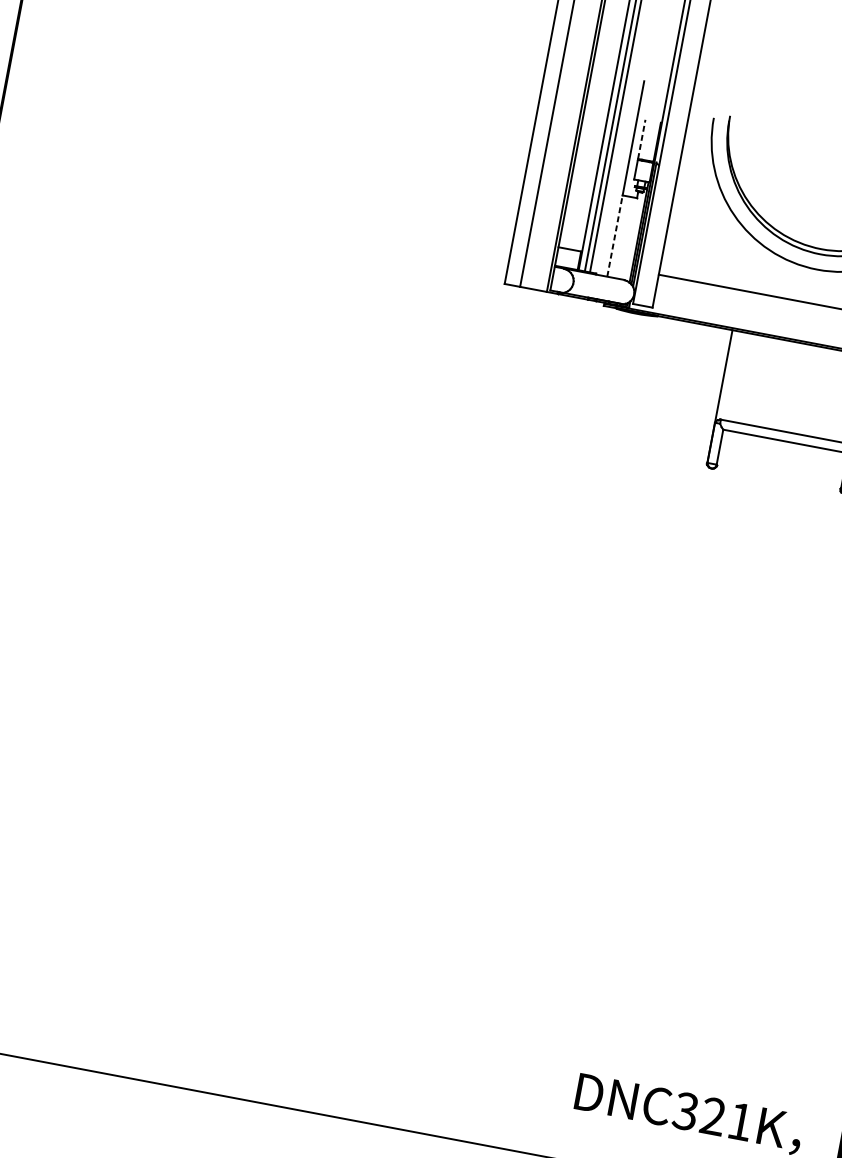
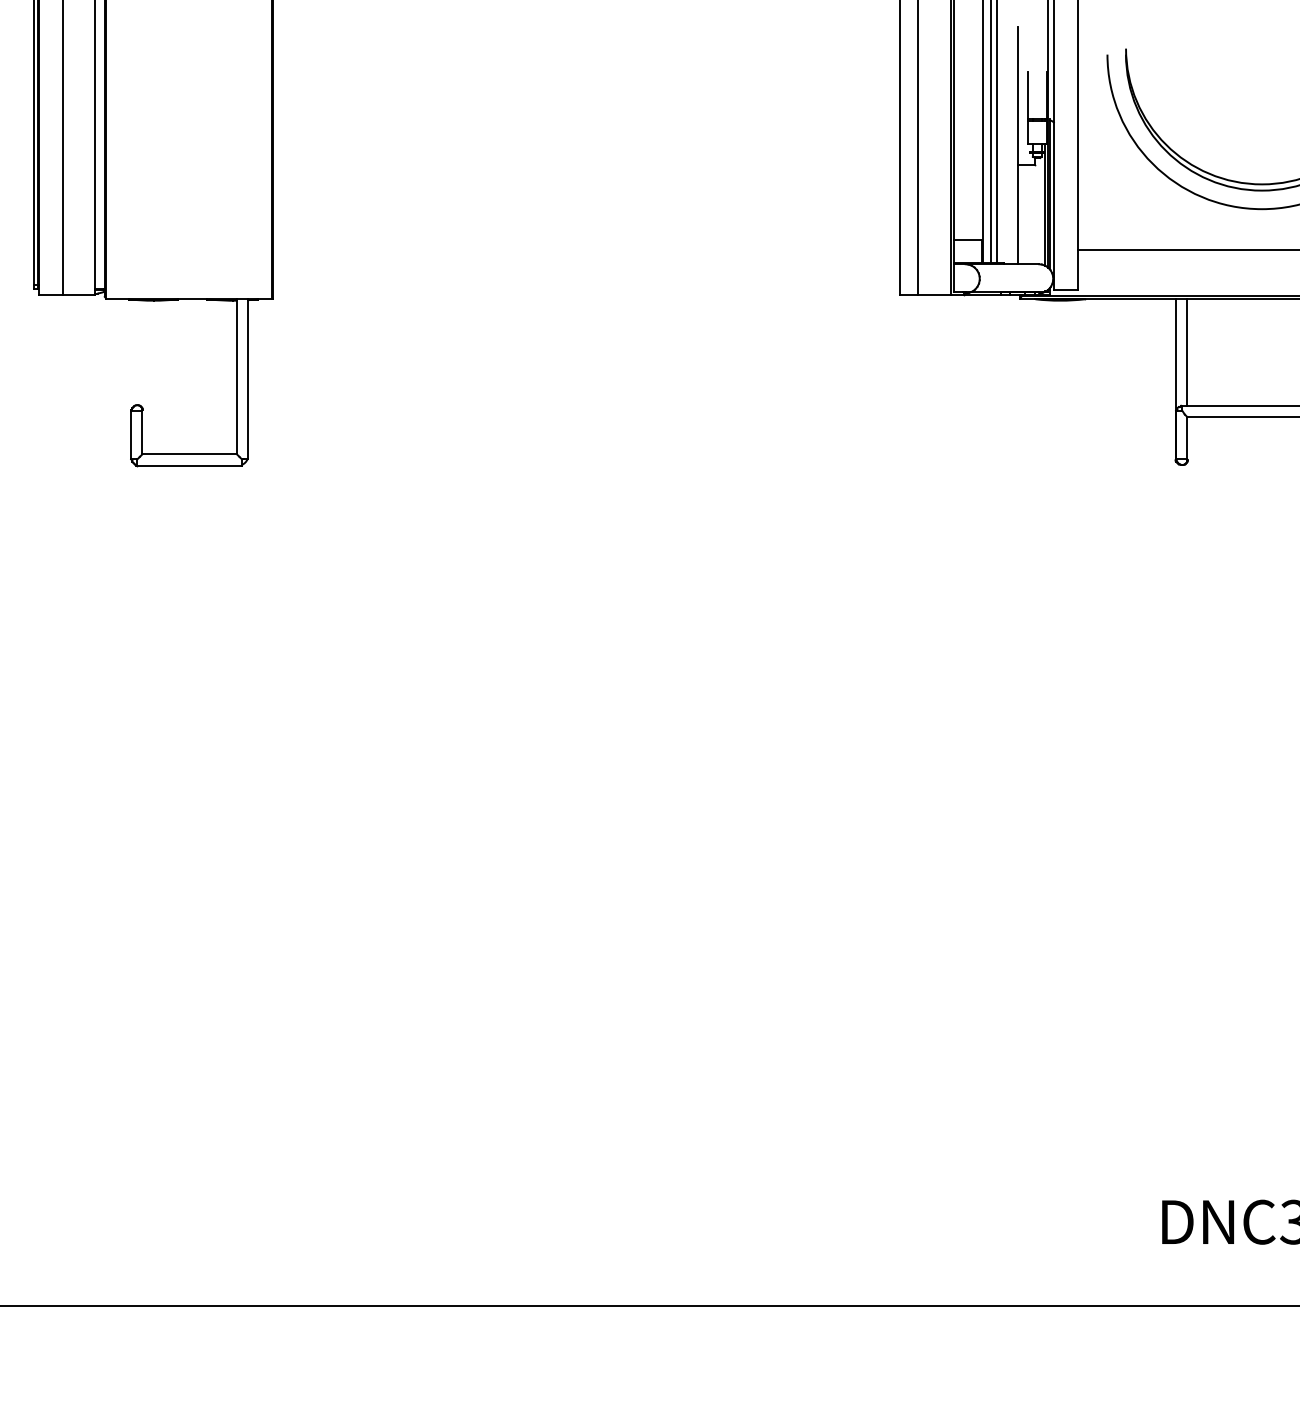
line: (641, 139) -> (1027, 95), dashed -> solid
line: (614, 235) -> (1017, 214), dashed -> solid
line: (733, 375) -> (1187, 351), added

